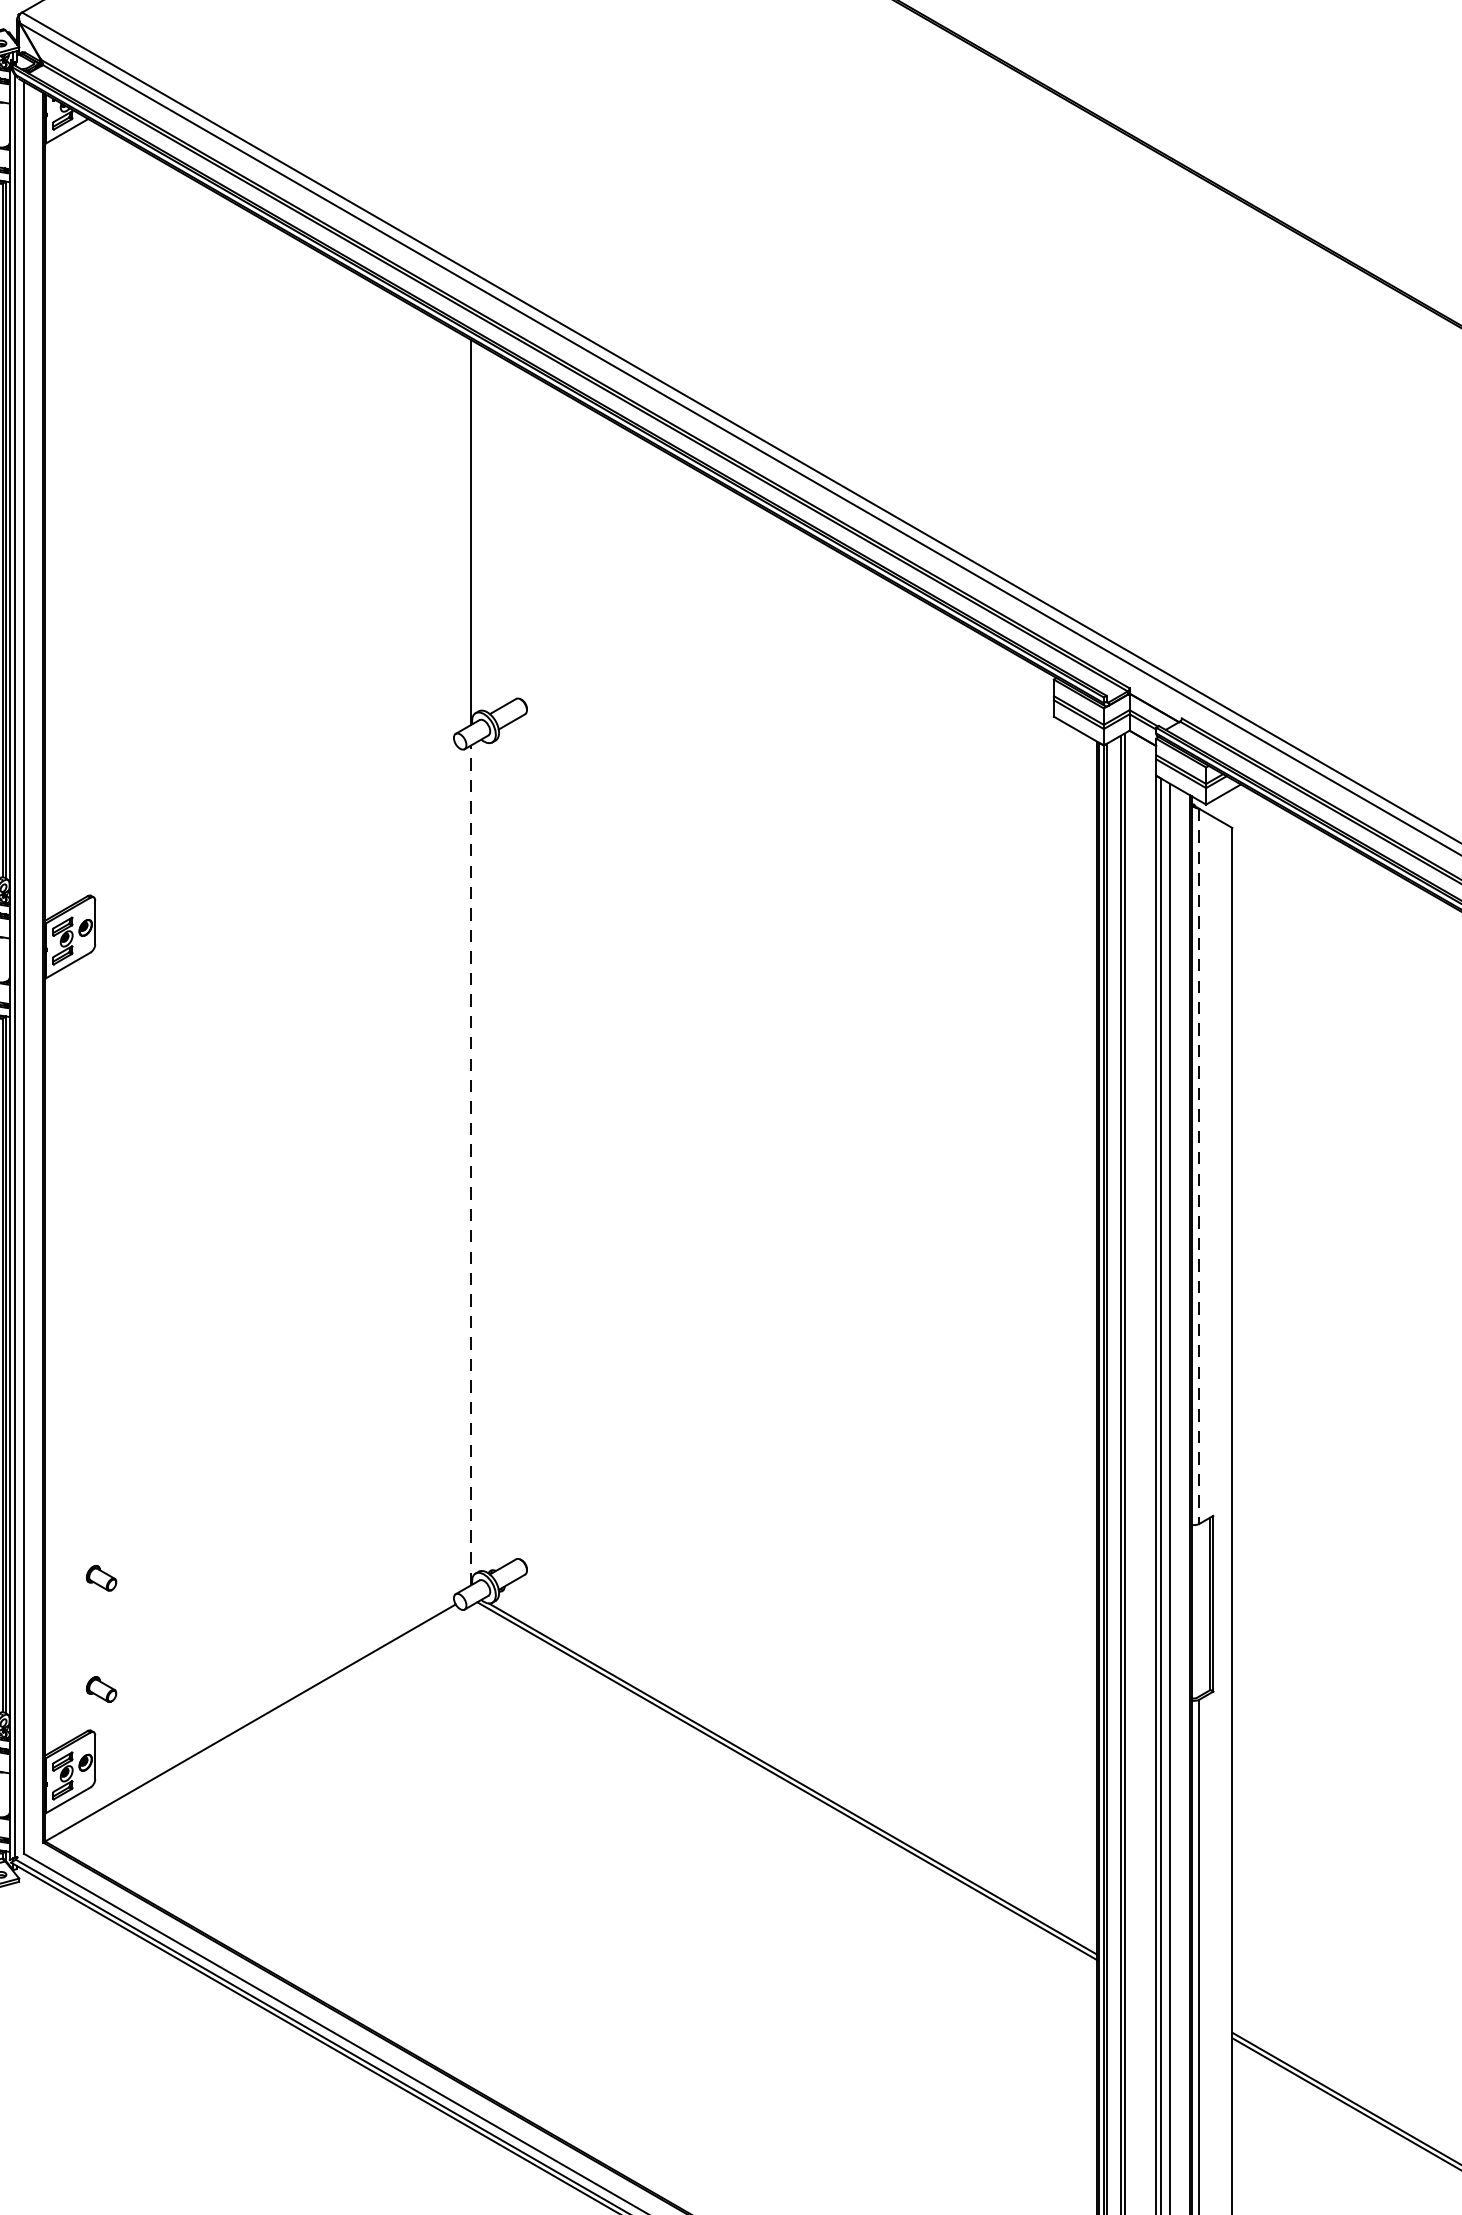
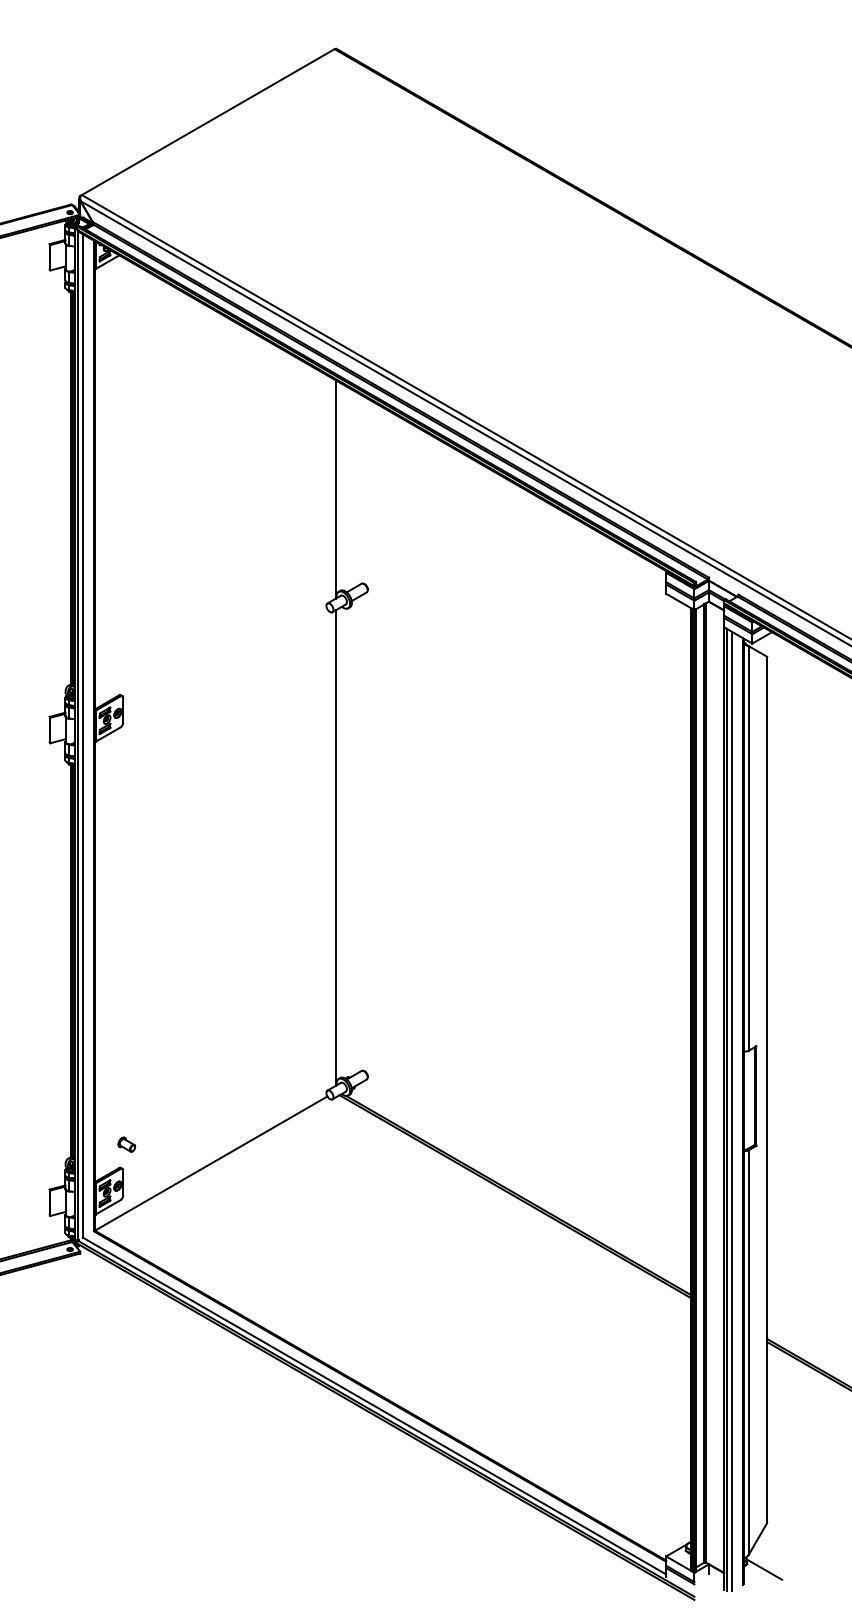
line: (470, 1164) -> (335, 847), dashed -> solid
line: (1199, 1166) -> (748, 848), dashed -> solid
part: (100, 1577) -> (126, 1081), removed

